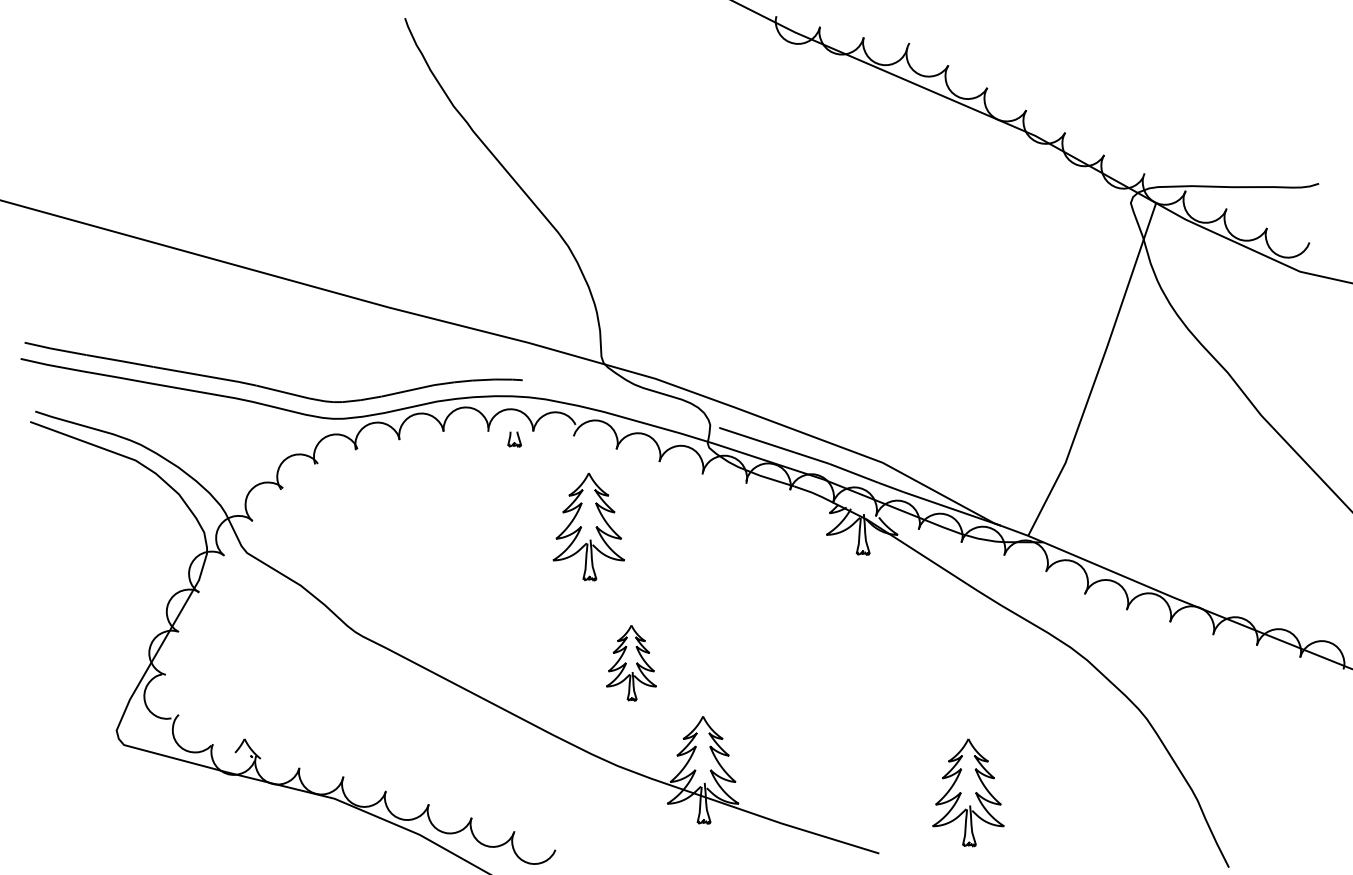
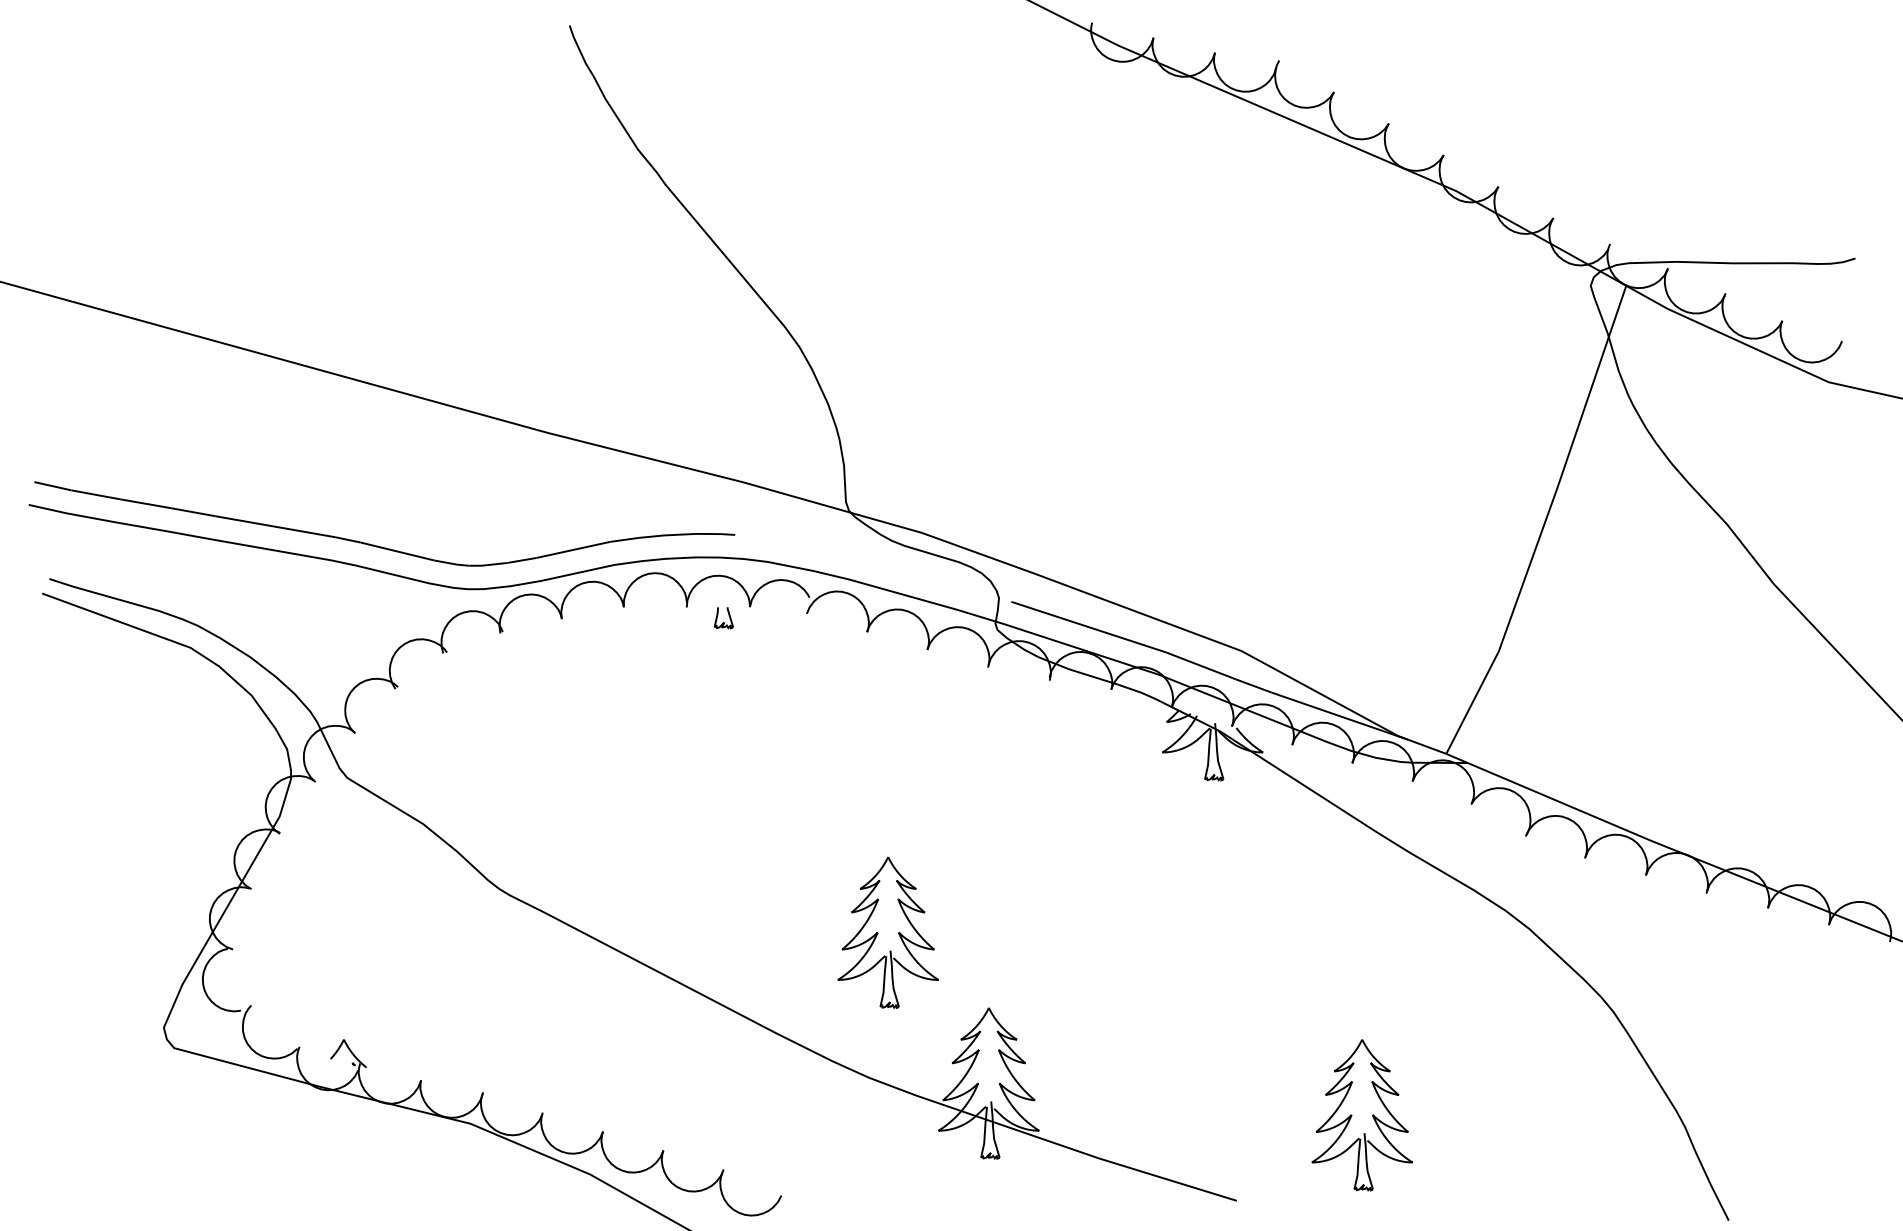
part: (588, 527) -> (827, 741), removed
part: (631, 662) -> (887, 932), size x1.43

